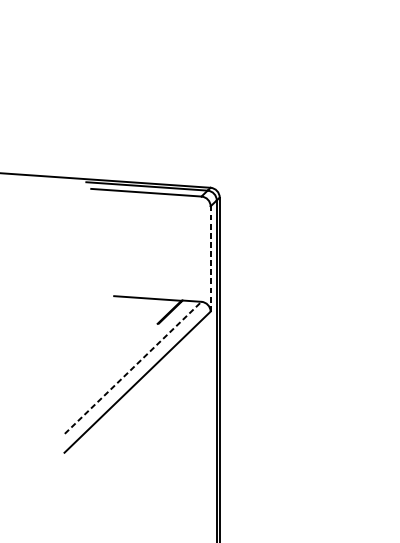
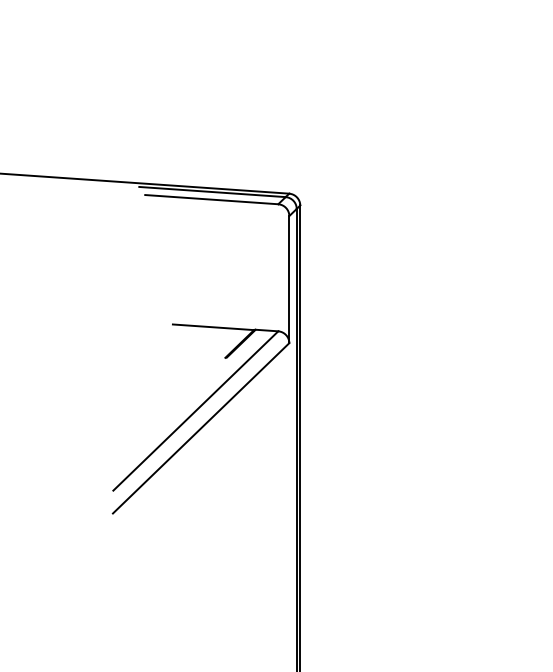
line: (210, 258) -> (289, 279), dashed -> solid
line: (132, 367) -> (195, 410), dashed -> solid

